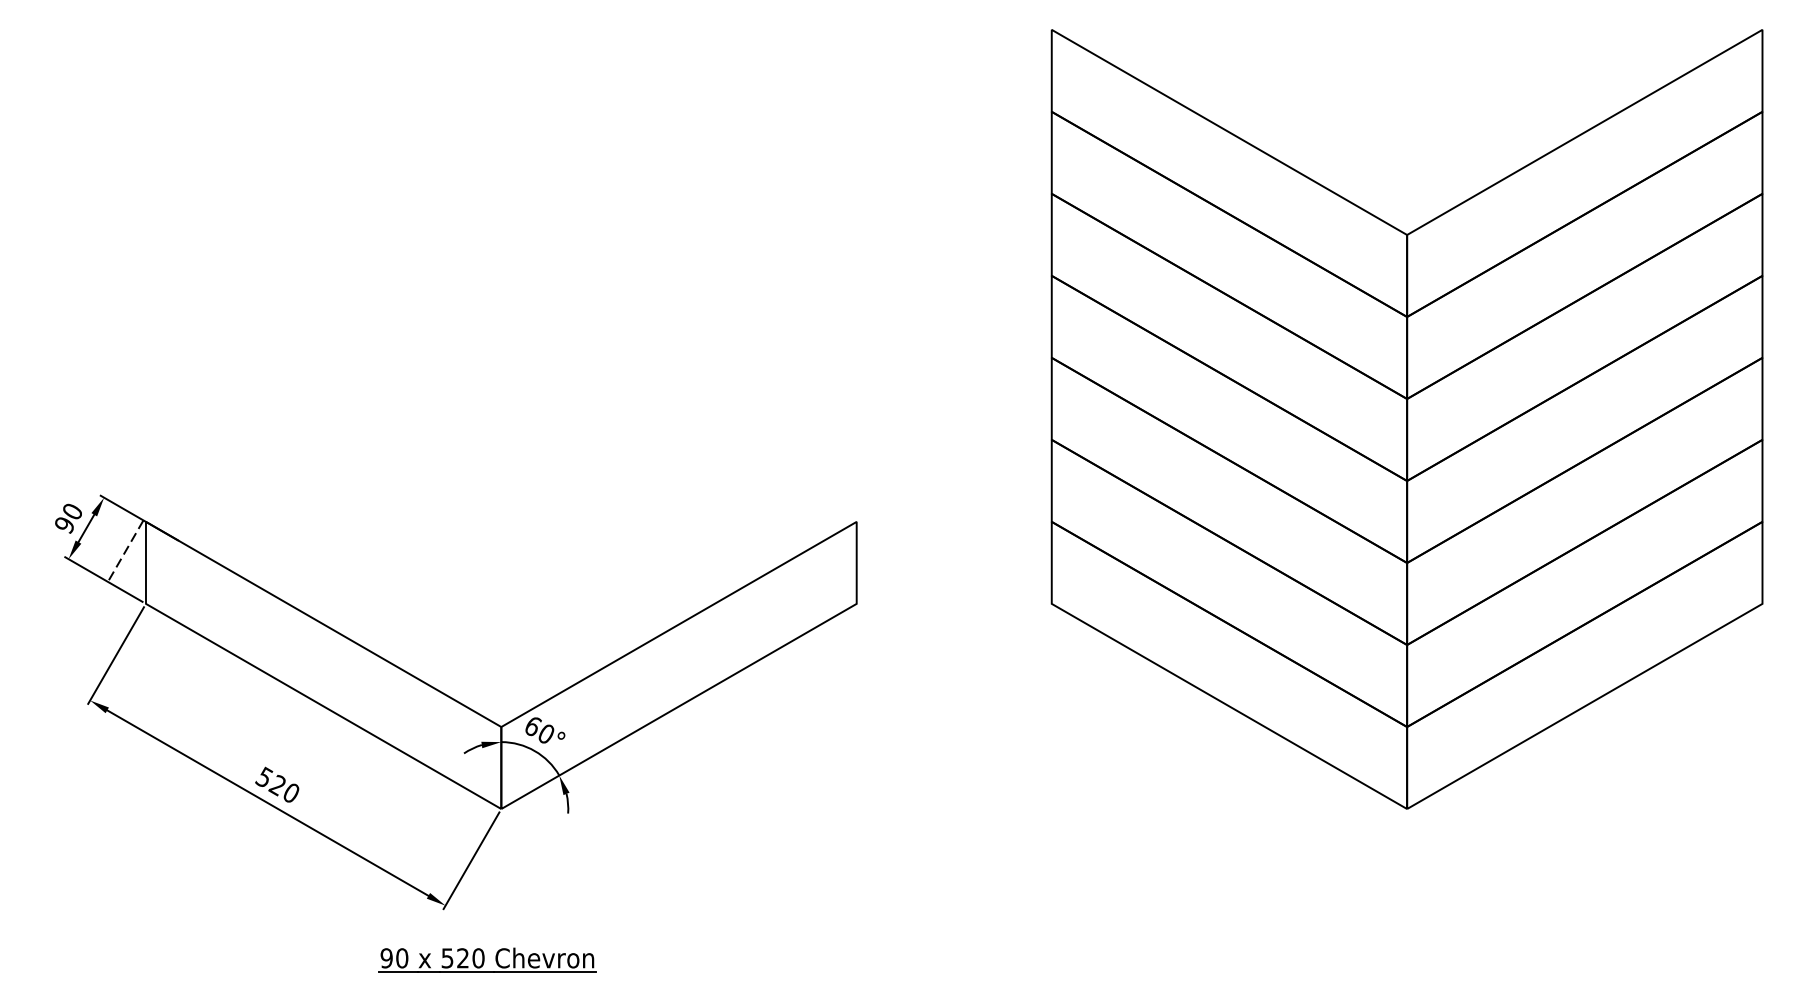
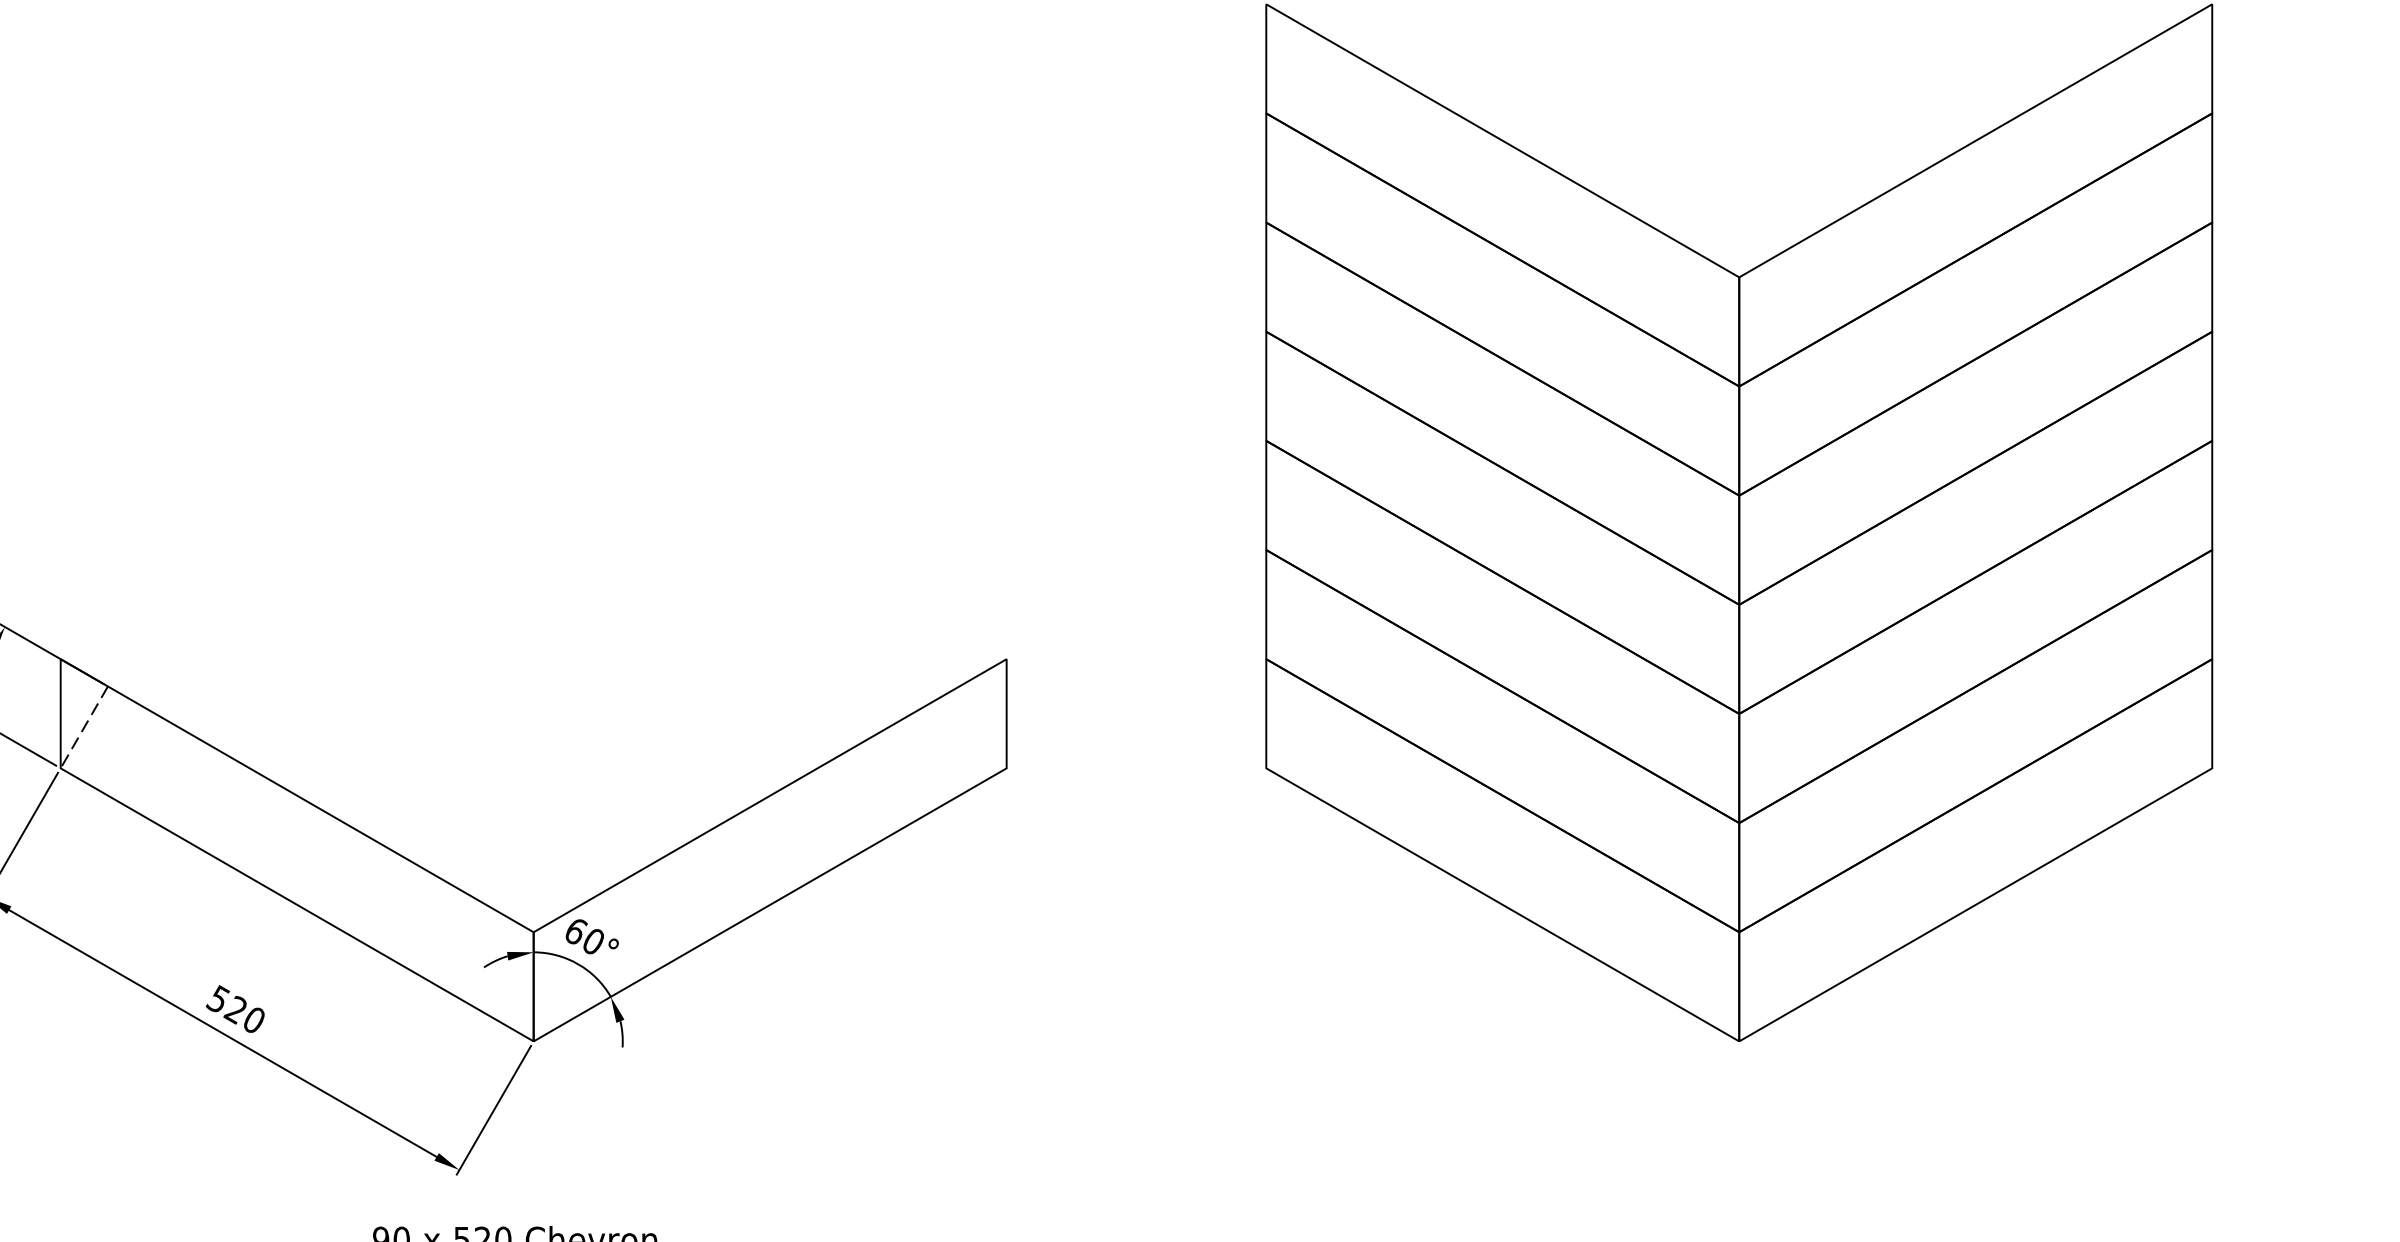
line: (125, 550) -> (83, 726), moved

